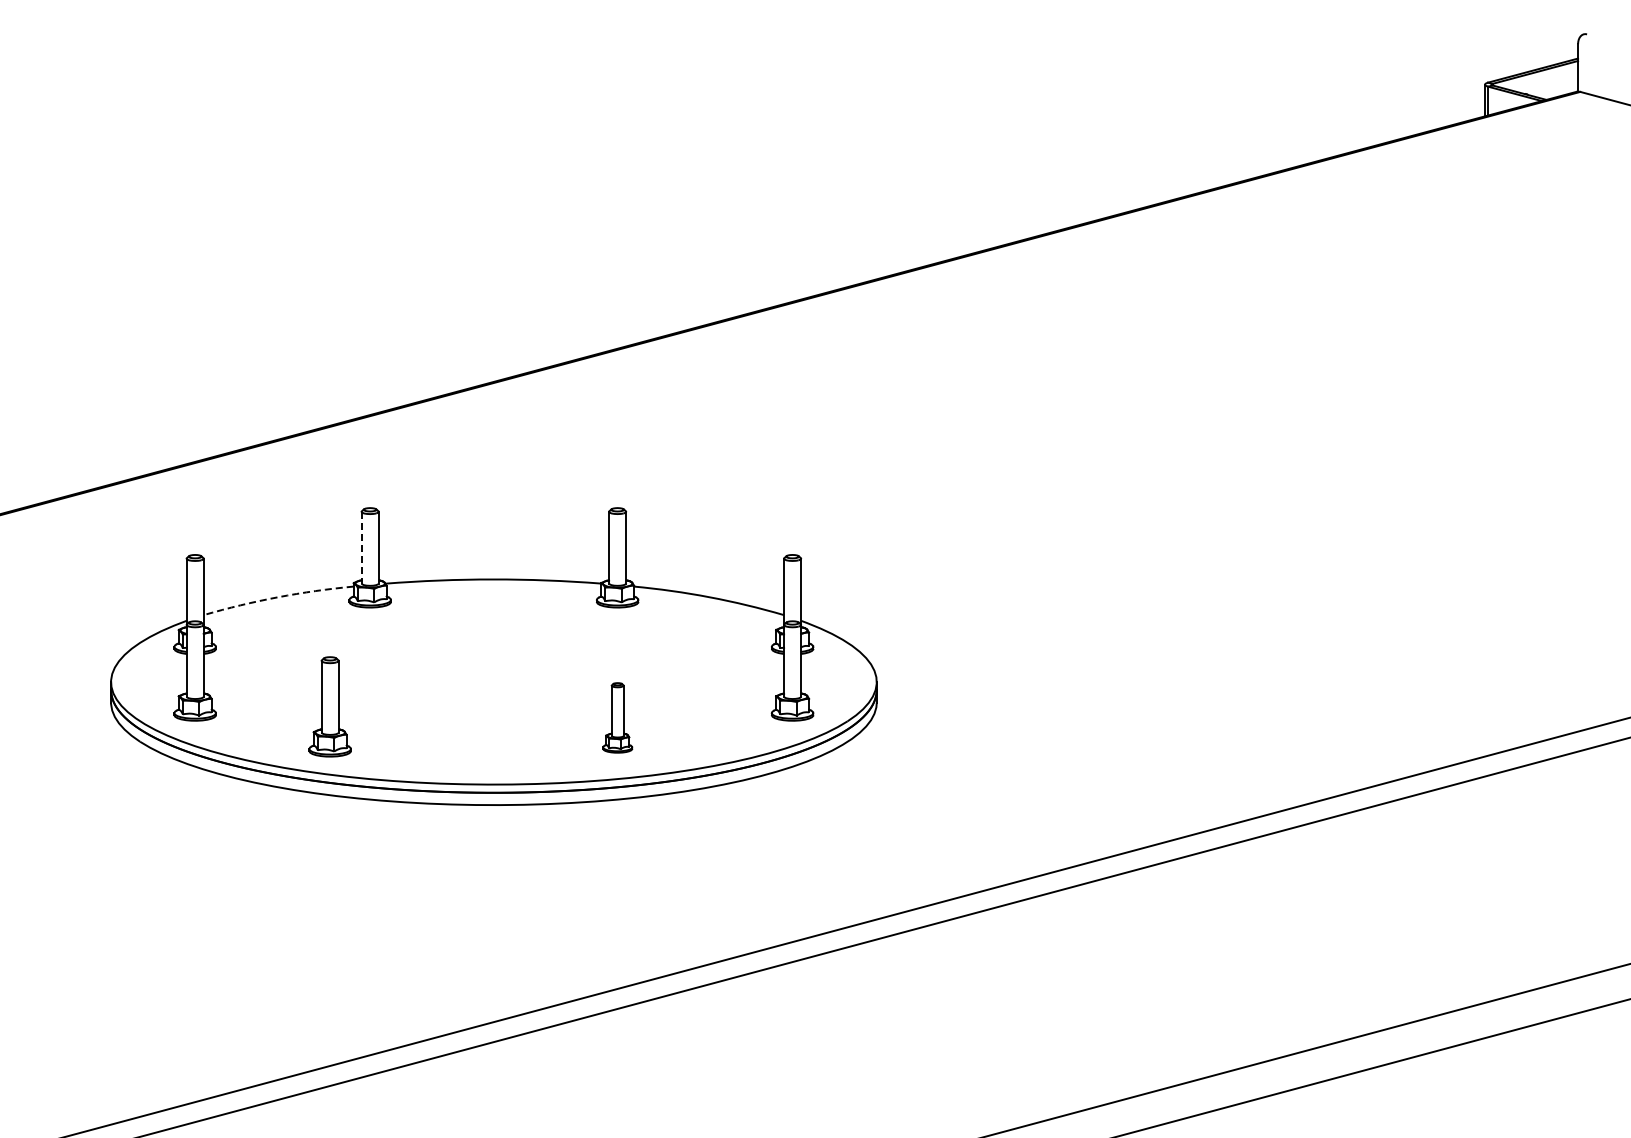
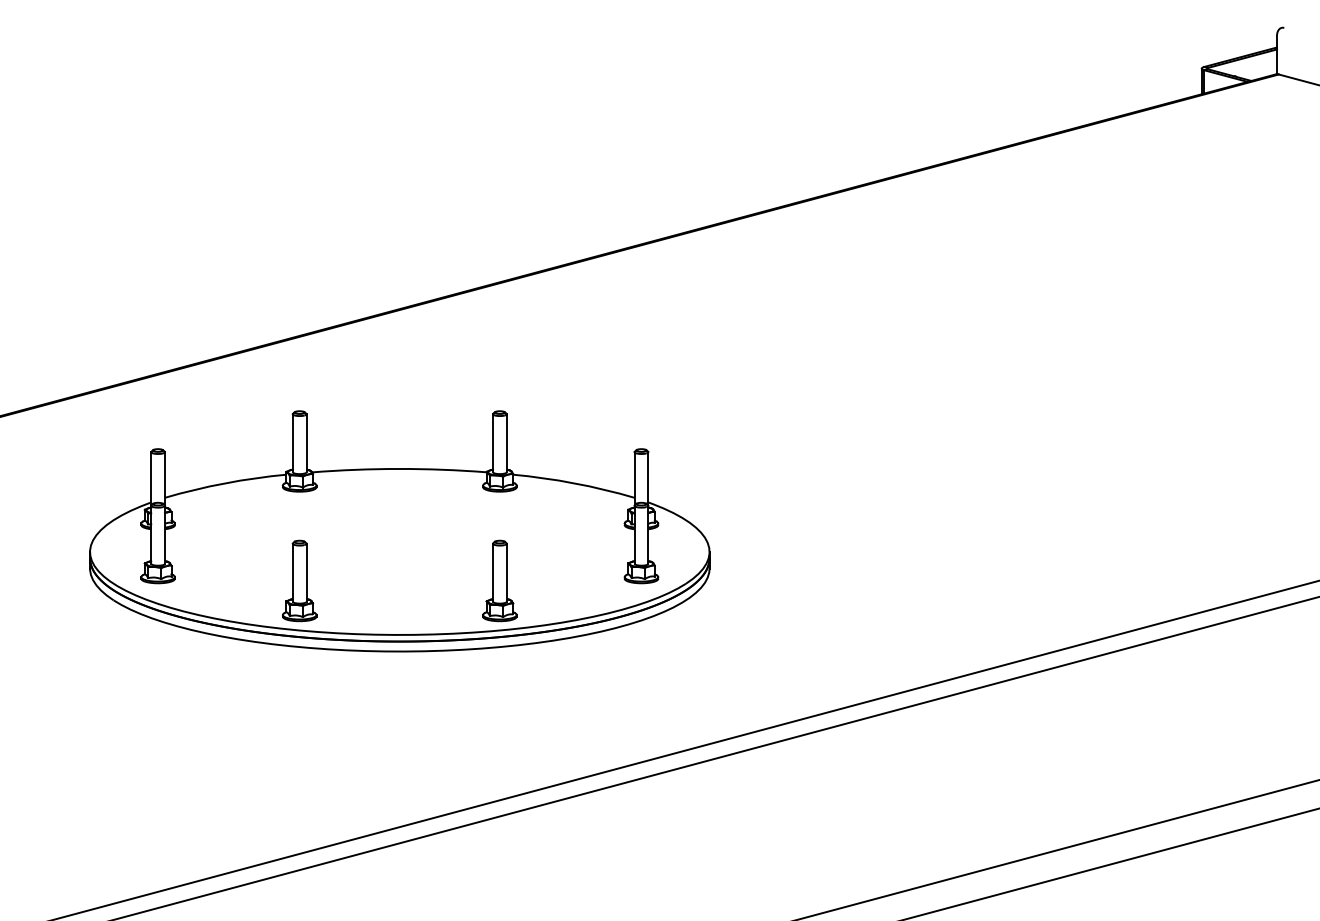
line: (361, 547) -> (292, 443), dashed -> solid
arc: (278, 597) -> (225, 483), dashed -> solid
part: (329, 706) -> (299, 580), moved
part: (617, 717) -> (499, 580), size x1.43

